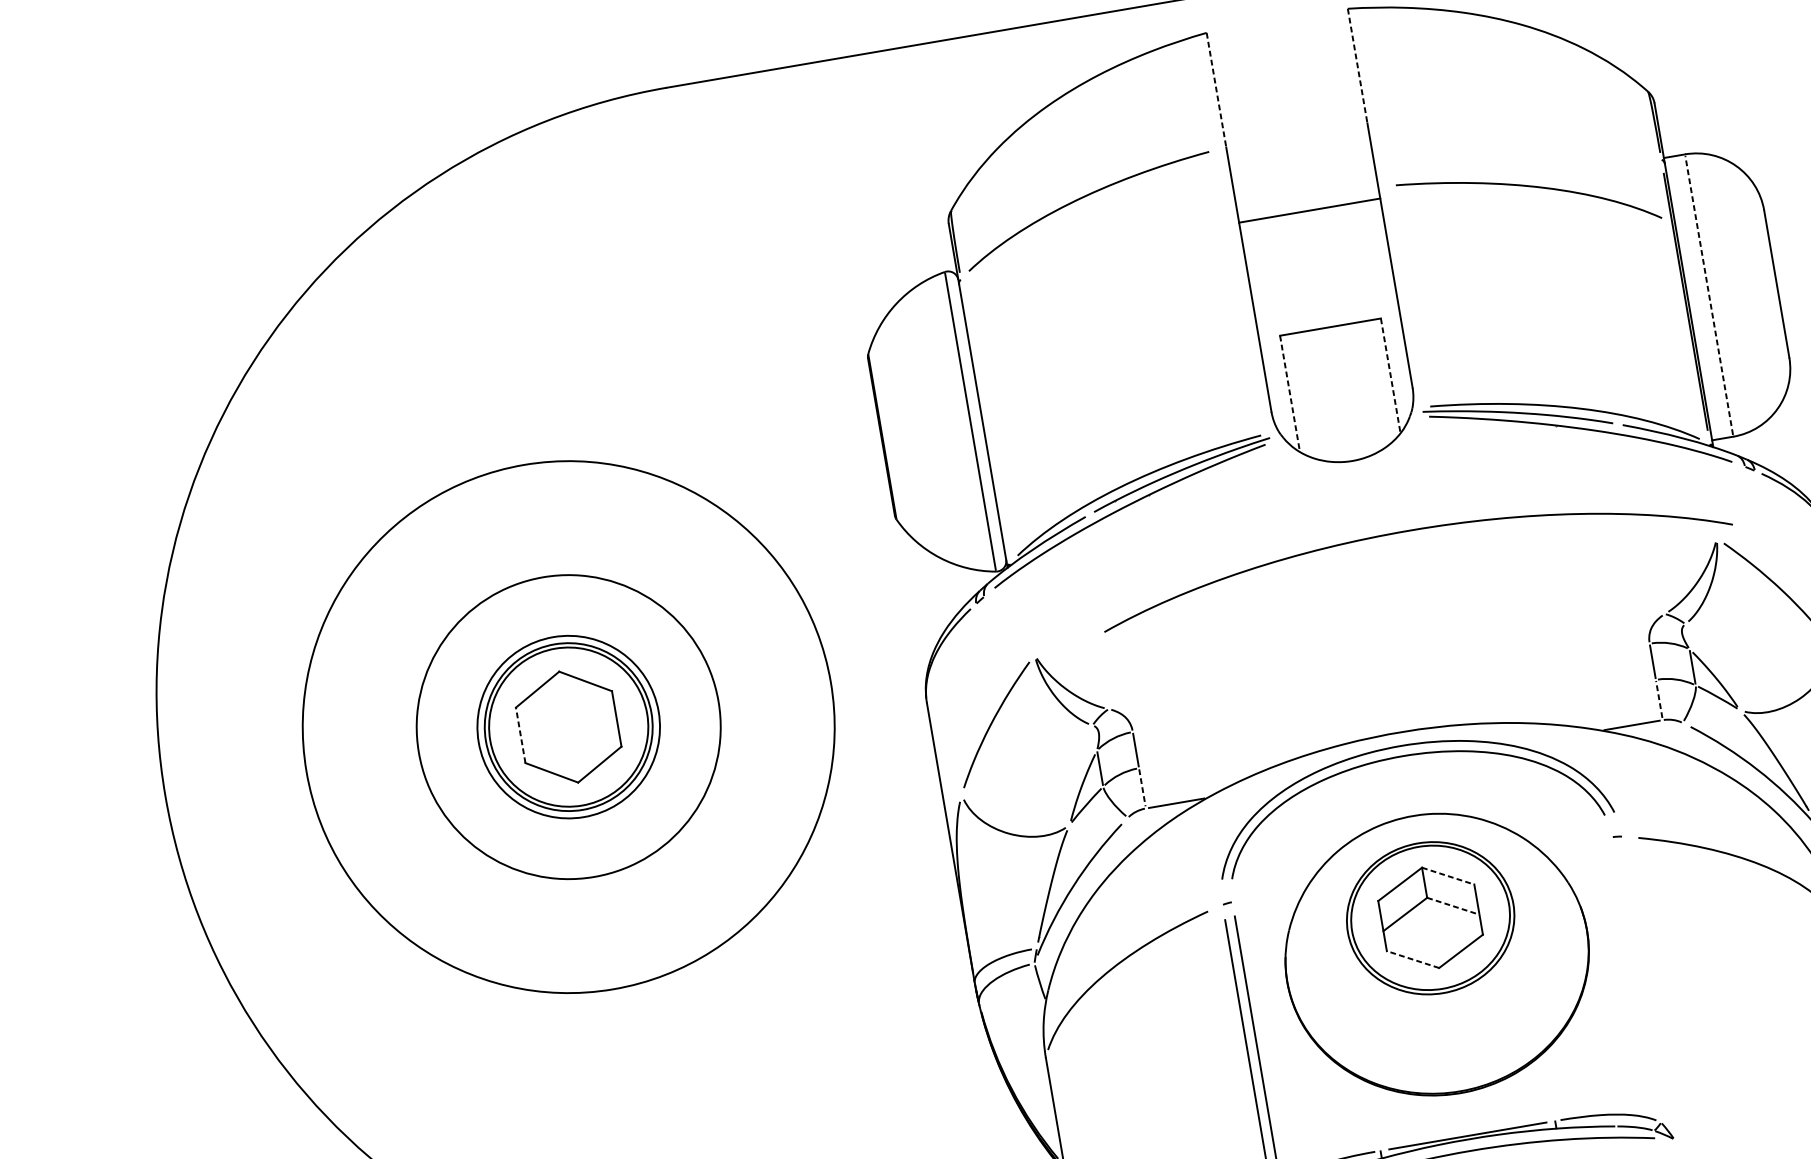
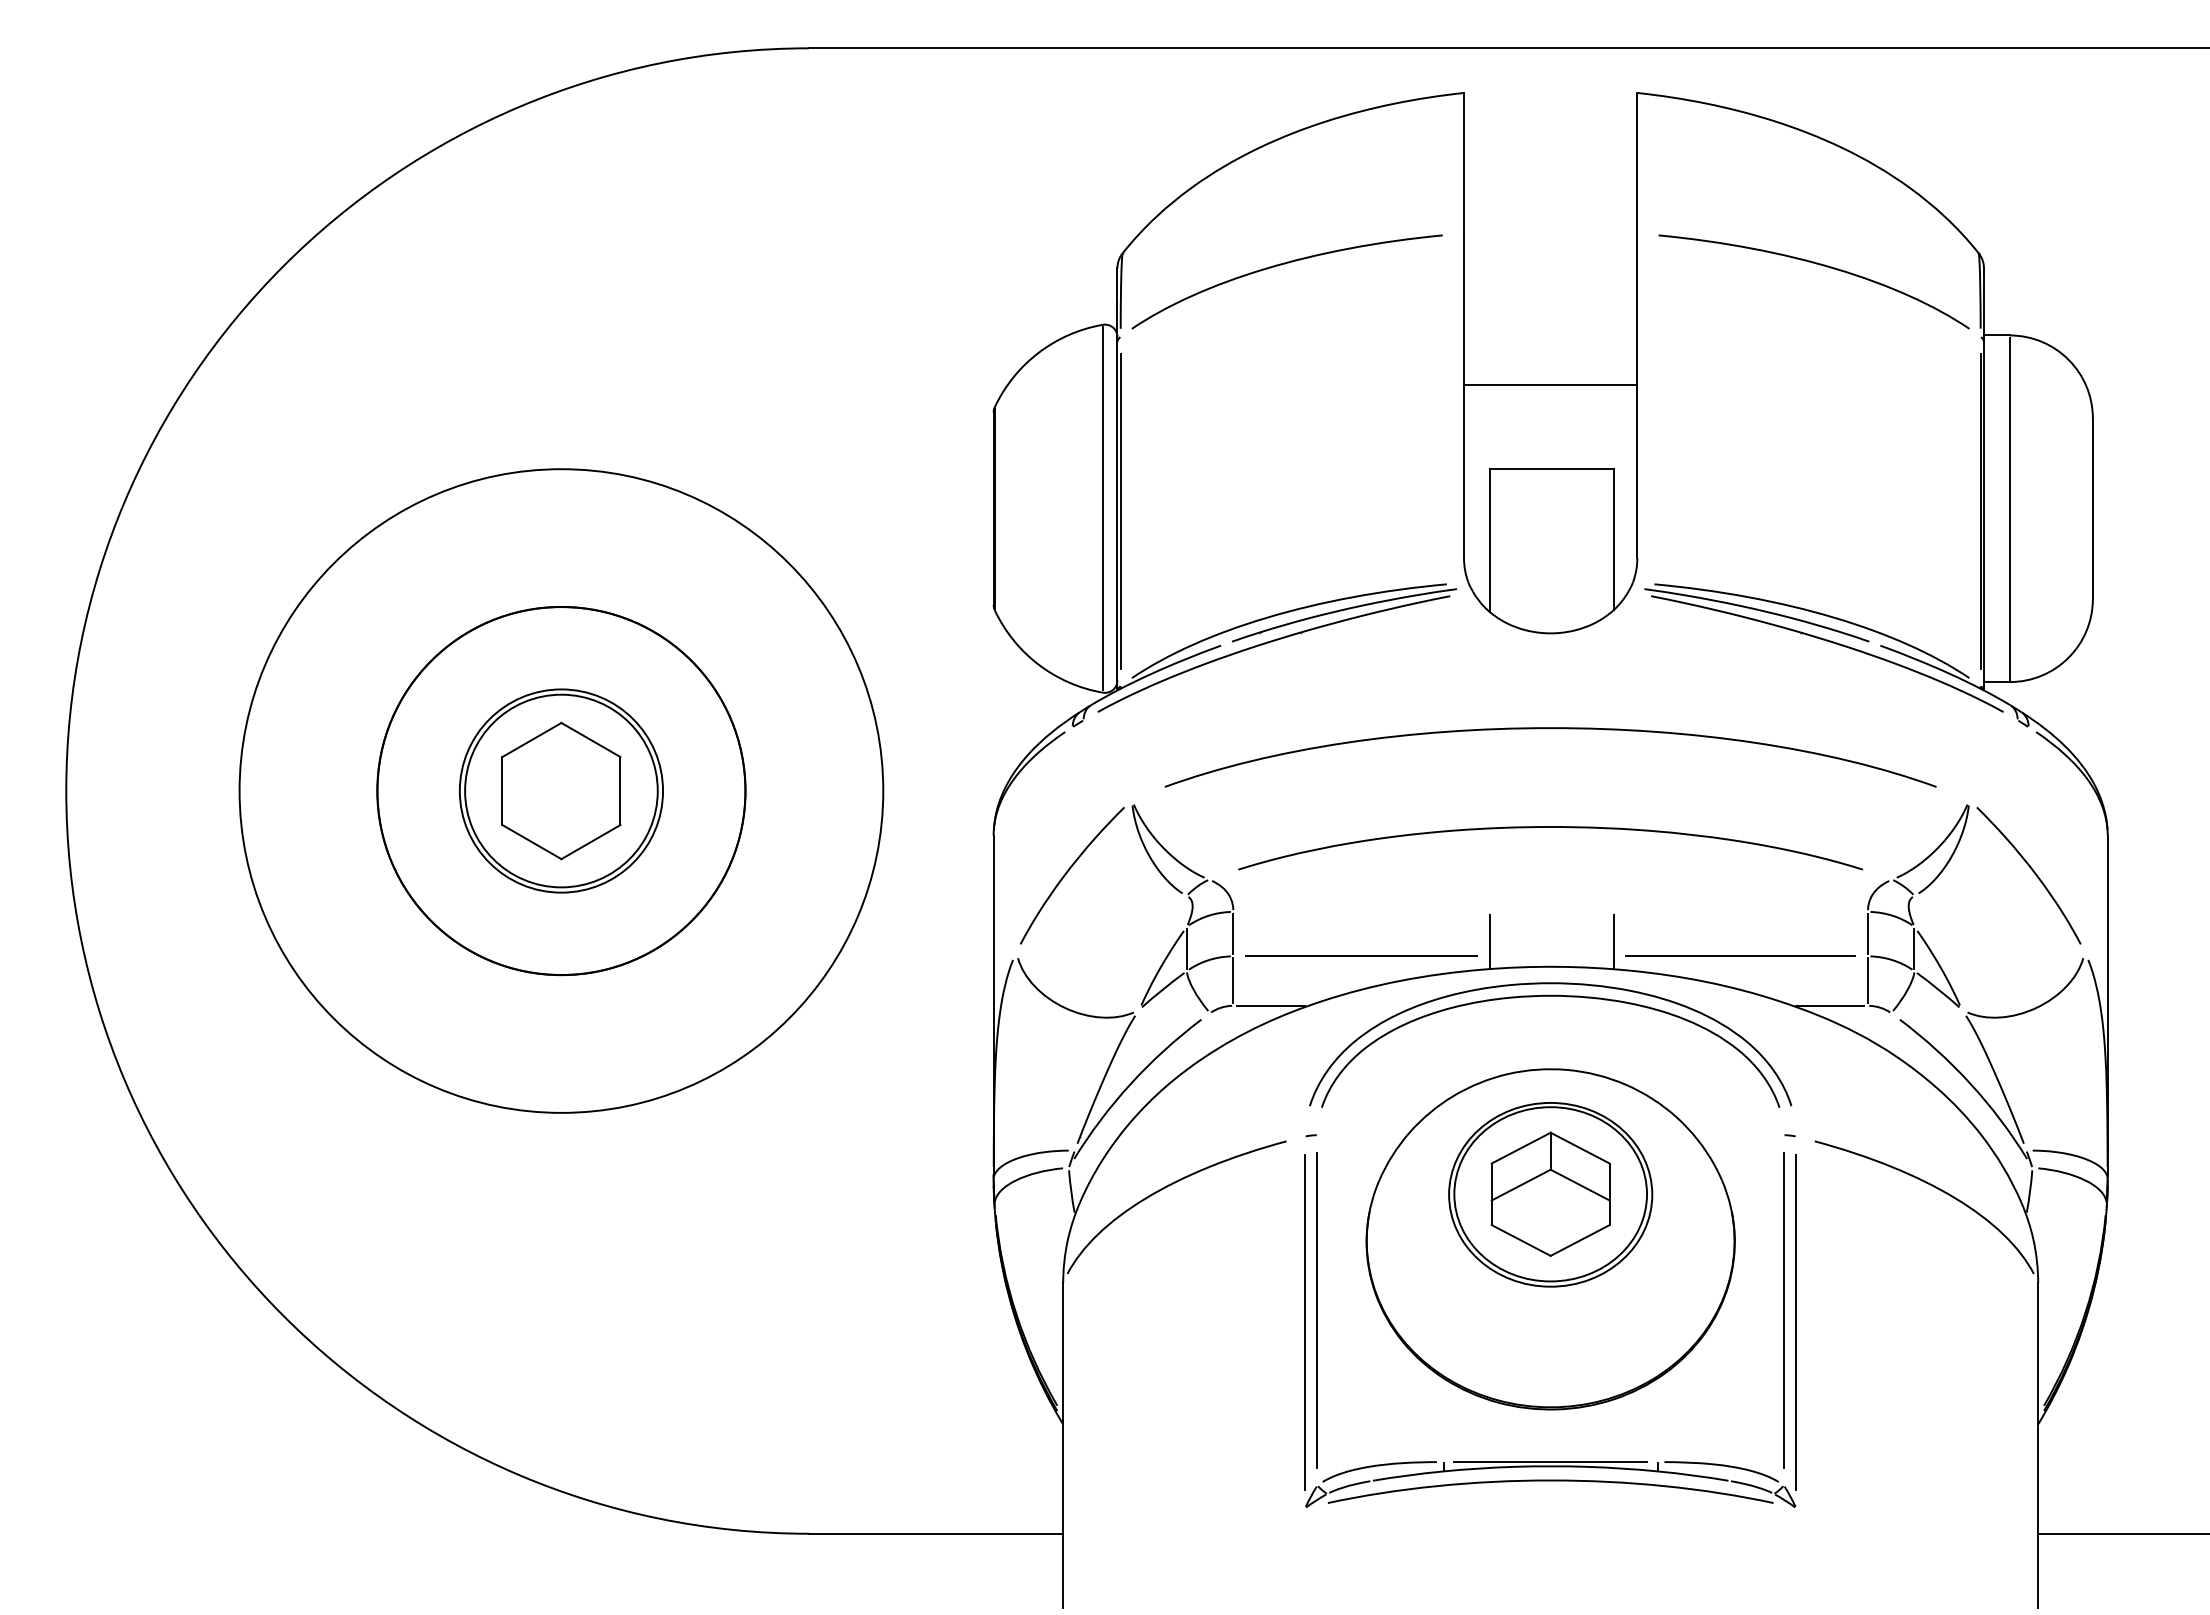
line: (1357, 66) -> (1637, 163), dashed -> solid
line: (1216, 90) -> (1464, 163), dashed -> solid
curve: (1531, 187) -> (1819, 265), moved
line: (1309, 210) -> (1550, 384), moved
line: (1708, 295) -> (2009, 508), dashed -> solid
line: (1390, 376) -> (1613, 540), dashed -> solid
line: (1289, 394) -> (1489, 541), dashed -> solid
line: (985, 421) -> (1120, 511), added
curve: (1410, 530) -> (1550, 728), moved
curve: (1379, 619) -> (1550, 827), added
line: (1551, 696) -> (1740, 955), added
line: (1658, 699) -> (1867, 980), dashed -> solid
line: (1446, 703) -> (1613, 941), added
line: (1345, 720) -> (1489, 941), added
circle: (568, 726) -> (561, 790), size x1.67
line: (520, 734) -> (502, 790), dashed -> solid
line: (1243, 750) -> (1361, 956), added
line: (1142, 787) -> (1233, 980), dashed -> solid
line: (1448, 876) -> (1580, 1148), dashed -> solid
line: (1453, 906) -> (1580, 1185), dashed -> solid
line: (1412, 959) -> (1520, 1240), dashed -> solid
line: (1636, 980) -> (1783, 1310), added
line: (1648, 988) -> (1796, 1322), added

